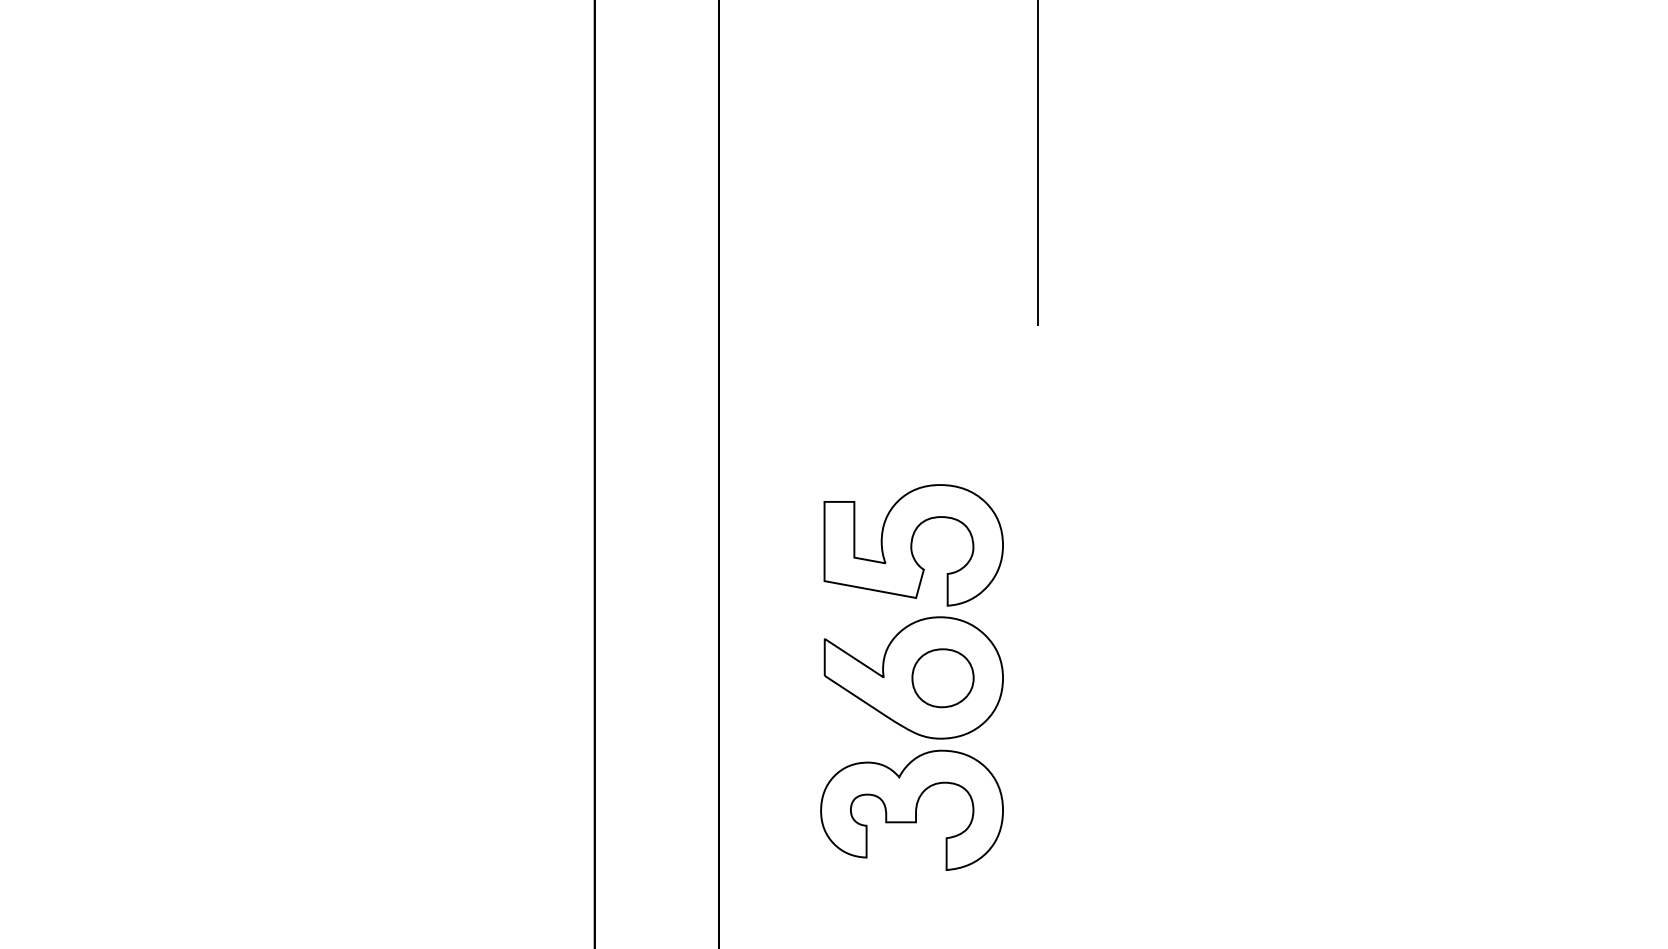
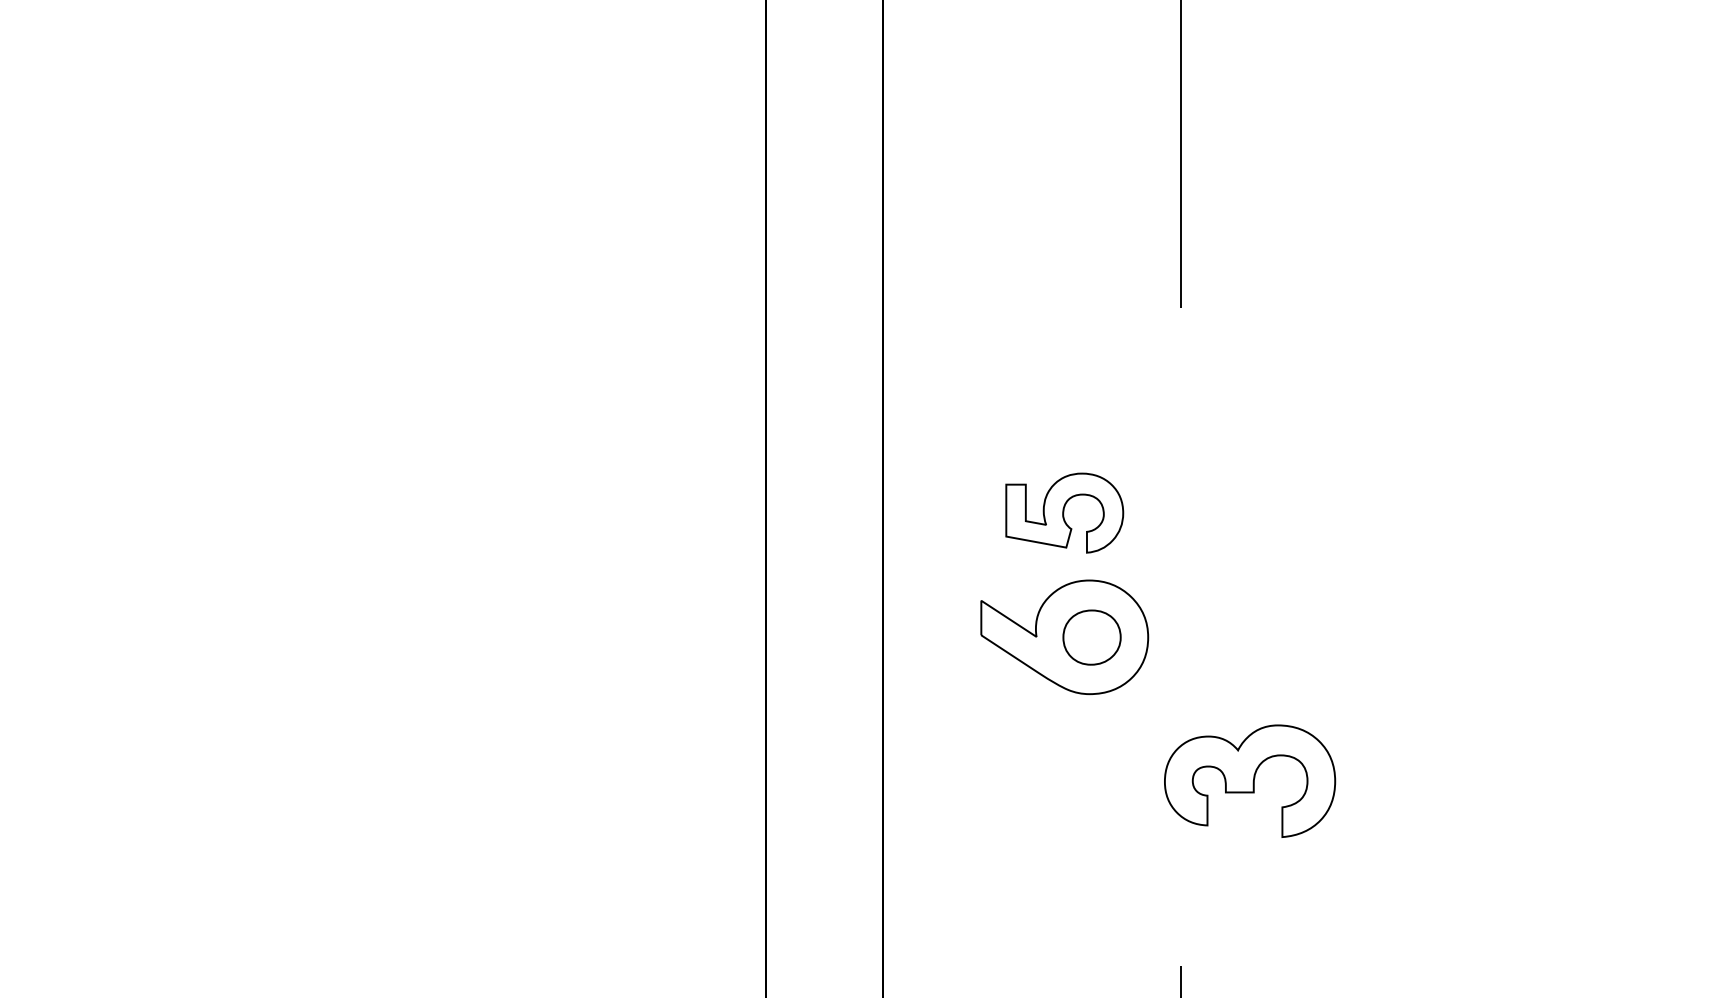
part: (913, 544) -> (1064, 512), size x0.7
part: (912, 809) -> (1250, 780), moved

